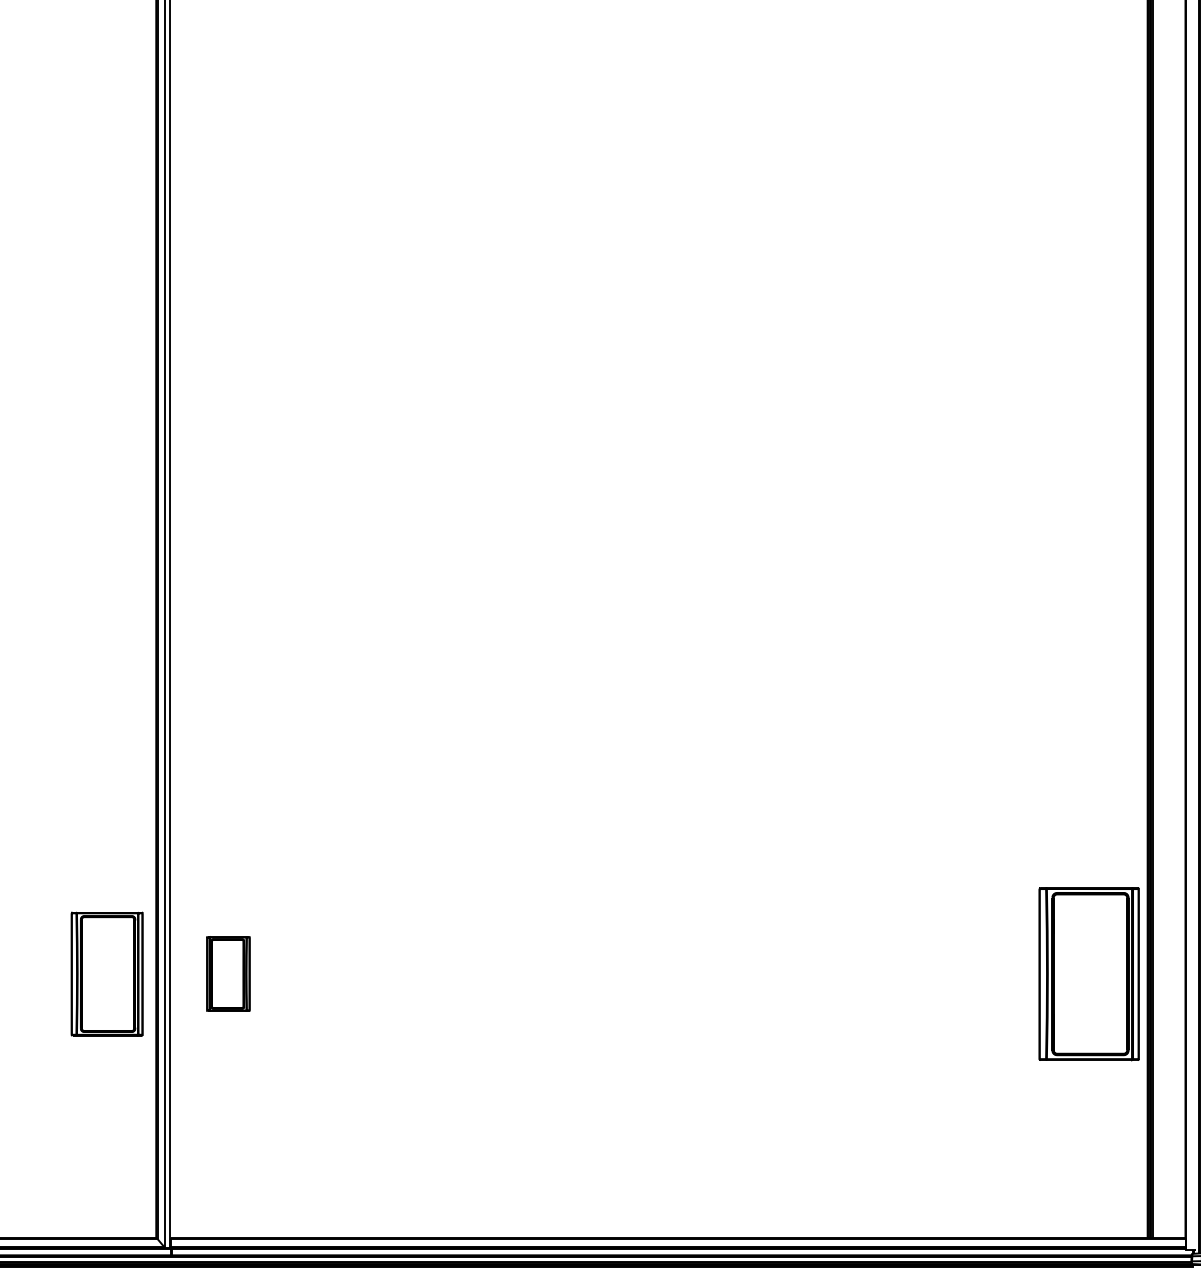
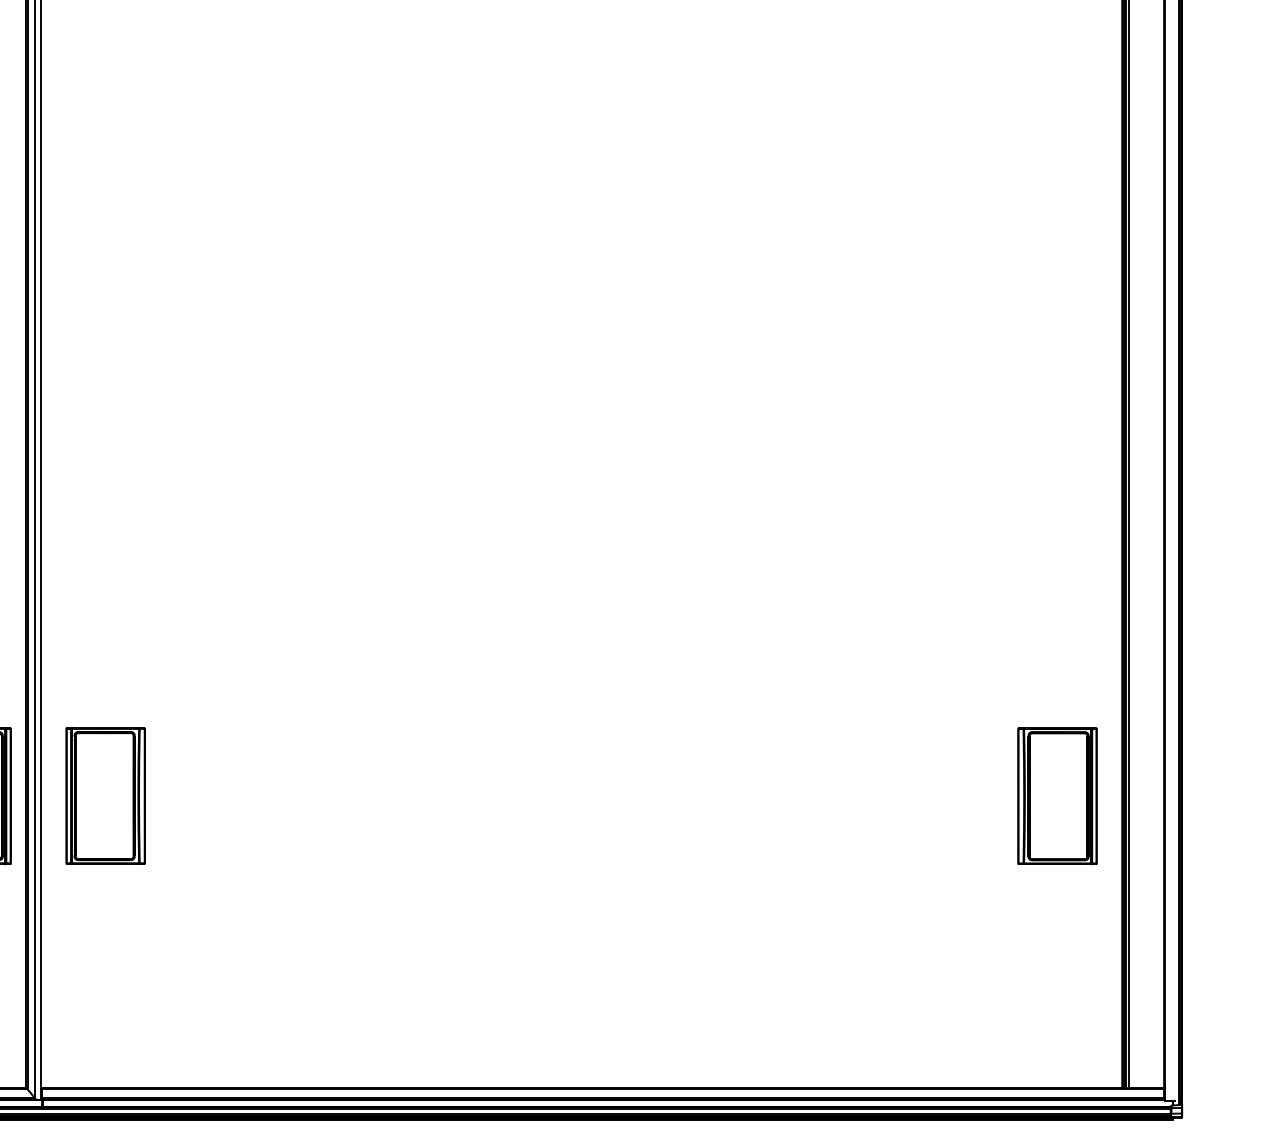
part: (228, 973) -> (105, 795), size x1.67
part: (1088, 974) -> (1056, 796), size x0.71

